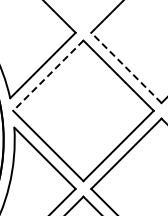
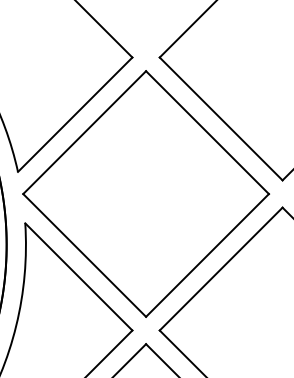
line: (126, 67) -> (221, 118), dashed -> solid
line: (48, 75) -> (84, 132), dashed -> solid

